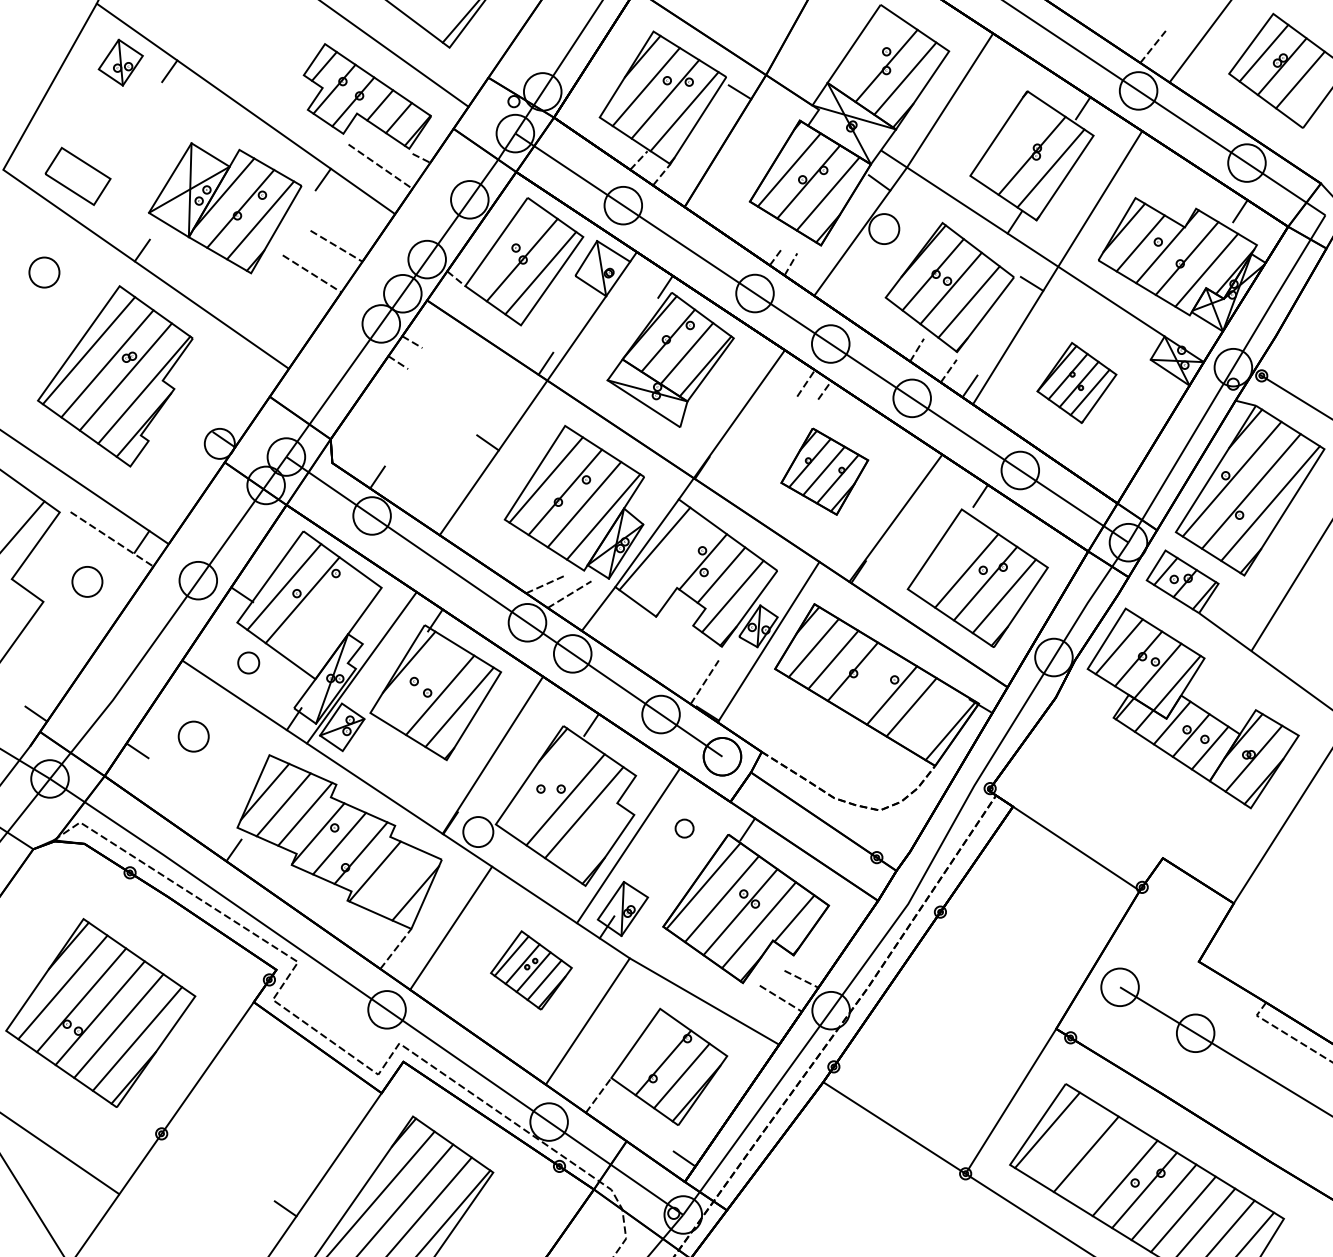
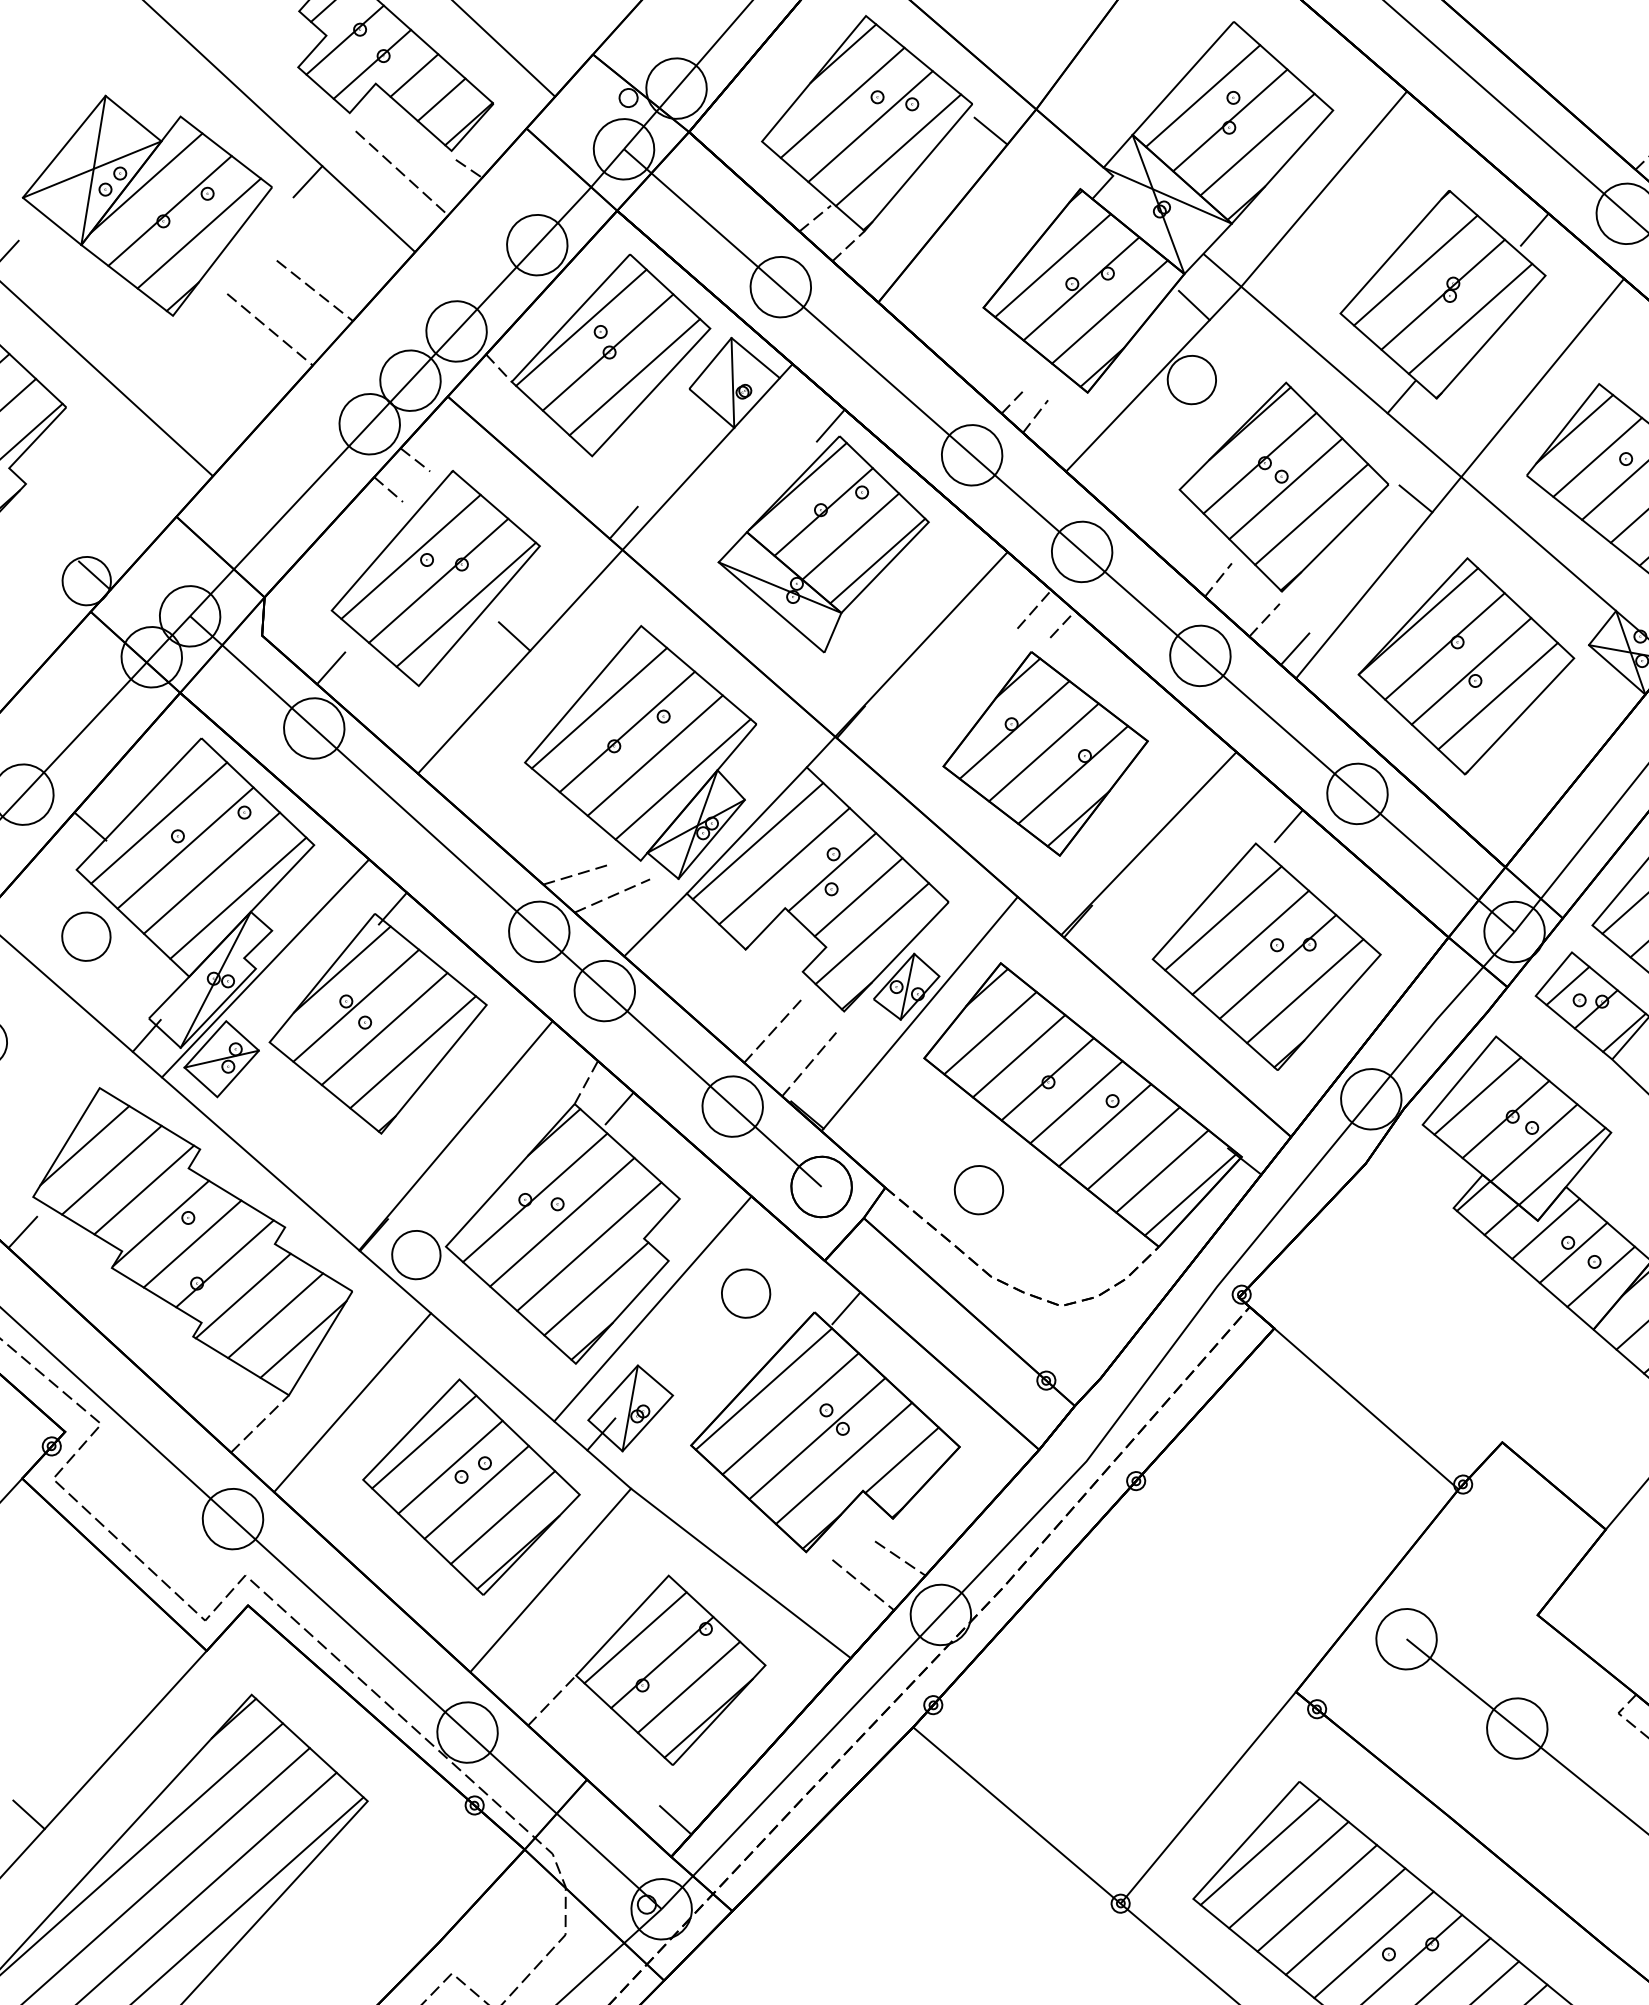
line: (867, 53) -> (1202, 96), added
line: (1012, 143) -> (1414, 270), added
line: (503, 246) -> (581, 326), added
part: (1076, 382) -> (1465, 665), size x1.67
part: (434, 413) -> (435, 578), added
part: (824, 471) -> (1045, 753), size x1.43
line: (947, 557) -> (1222, 917), added
line: (672, 562) -> (783, 866), added
line: (320, 613) -> (211, 873), added
line: (339, 626) -> (238, 897), added
part: (248, 662) -> (85, 935), size x1.43
line: (679, 664) -> (772, 1030), added
line: (420, 683) -> (355, 1005), added
line: (872, 683) -> (1076, 1102), added
line: (568, 711) -> (585, 1082), added
line: (931, 719) -> (1162, 1172), added
part: (819, 745) -> (978, 1189), added
line: (546, 786) -> (534, 1196), added
part: (684, 828) -> (745, 1293), size x1.67
line: (591, 838) -> (595, 1289), added
line: (396, 880) -> (275, 1314), added
part: (531, 970) -> (471, 1487), size x1.67
line: (644, 1049) -> (635, 1637), added
line: (1066, 1142) -> (1288, 1875), added
line: (1105, 1166) -> (1345, 1921), added

